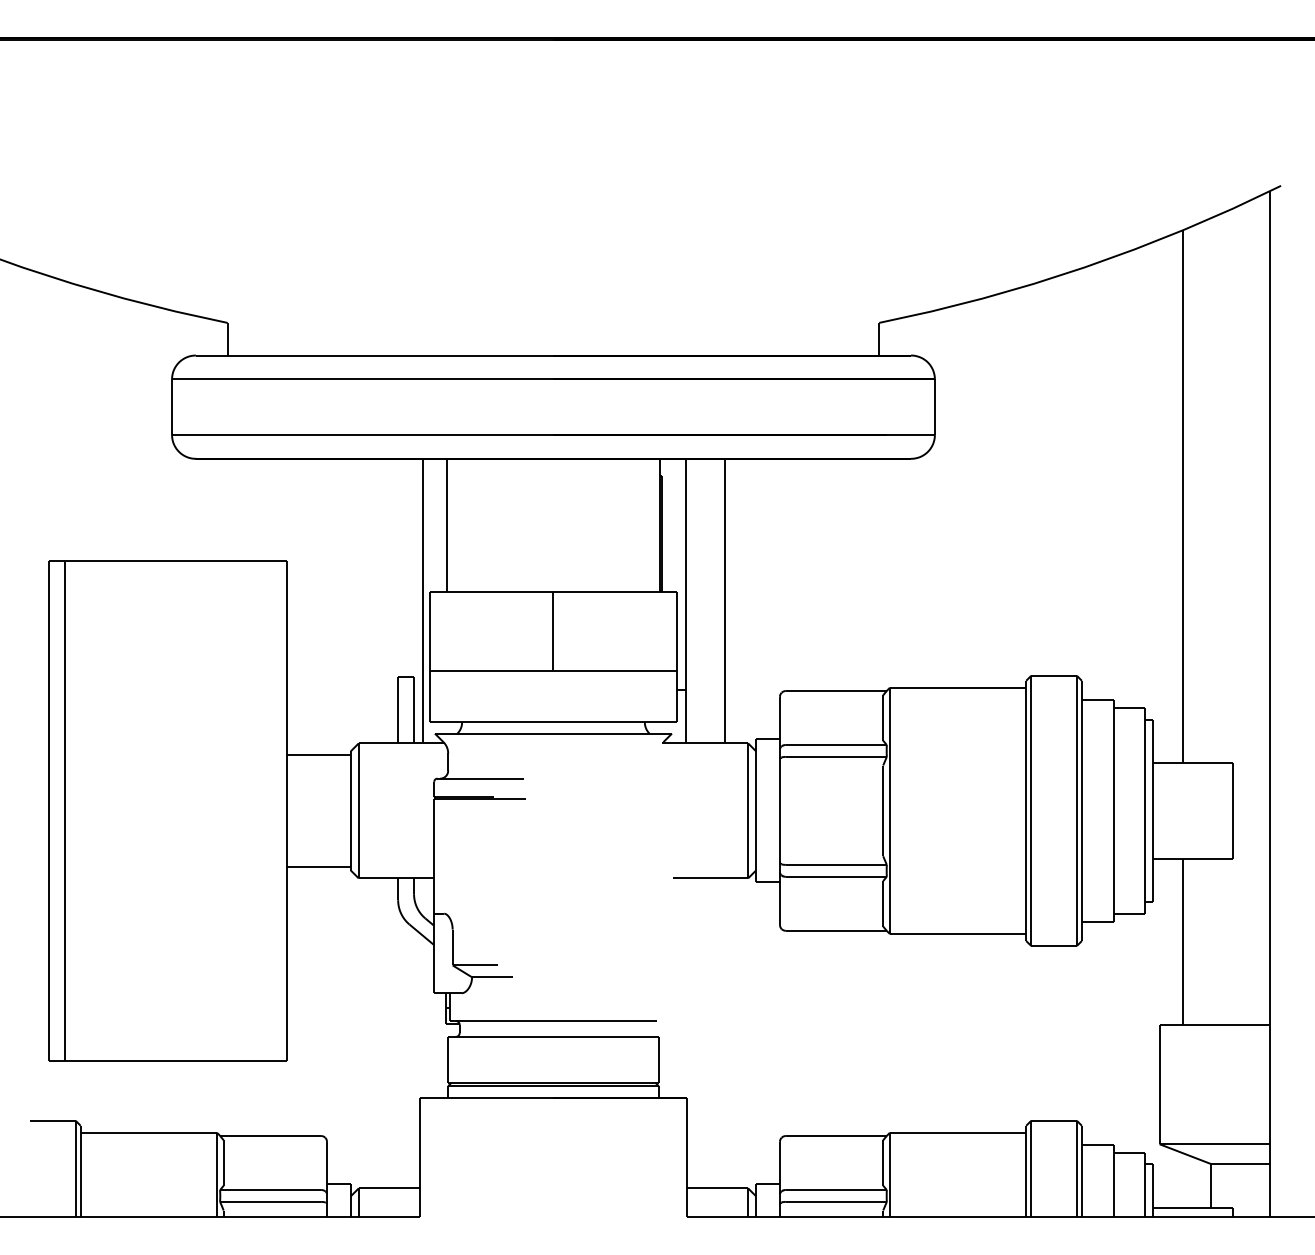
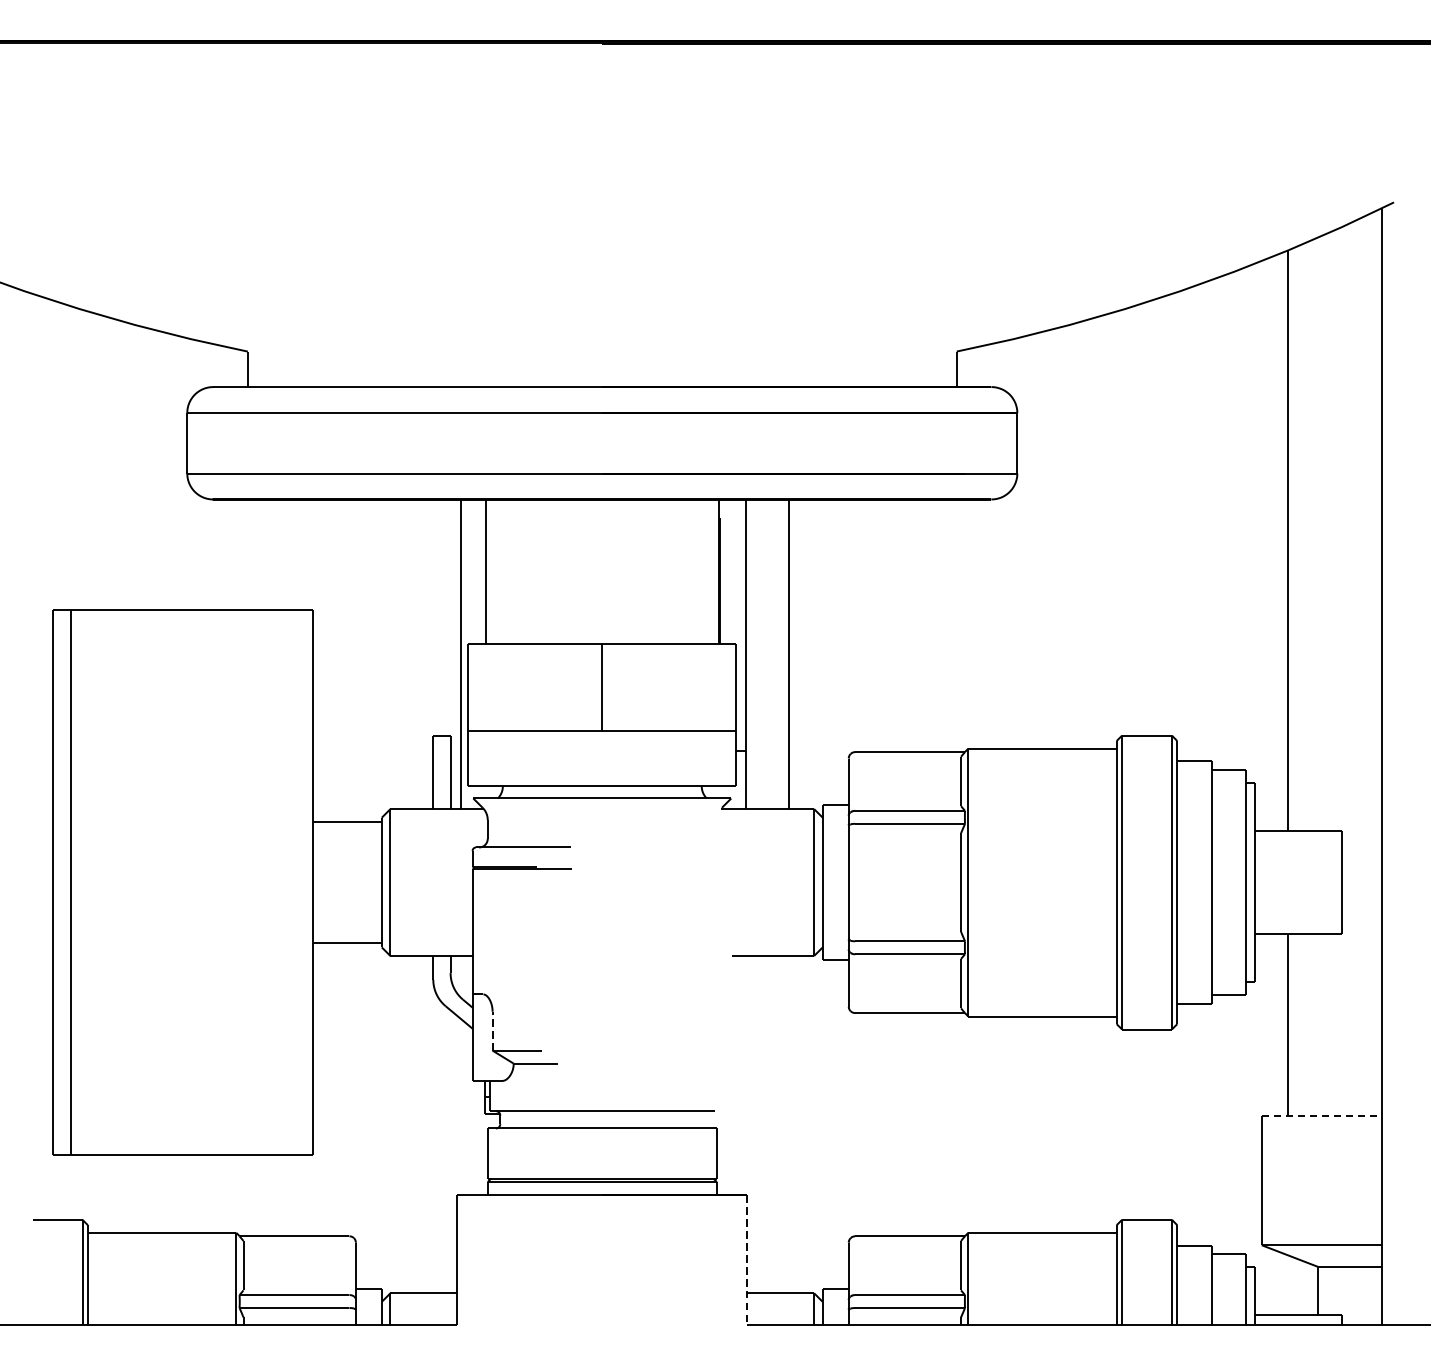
line: (452, 947) -> (492, 1031), solid -> dashed
line: (1215, 1025) -> (1322, 1116), solid -> dashed
line: (686, 1157) -> (747, 1259), solid -> dashed

